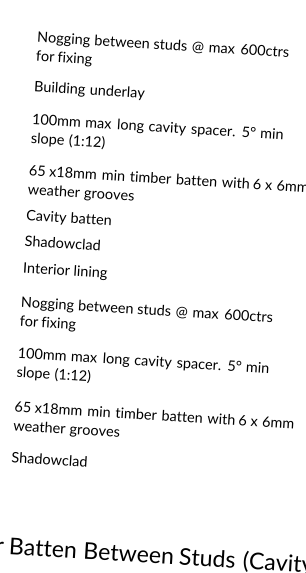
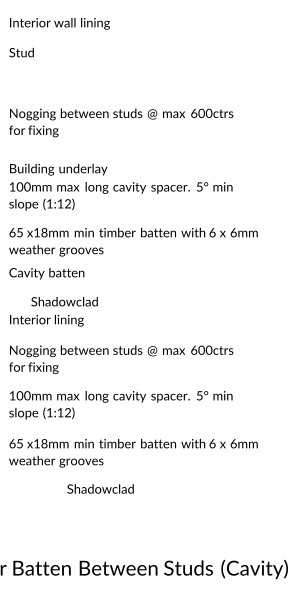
text: (89, 90) -> (58, 169), moved
text: (62, 242) -> (64, 301), moved
text: (49, 458) -> (100, 488), moved

